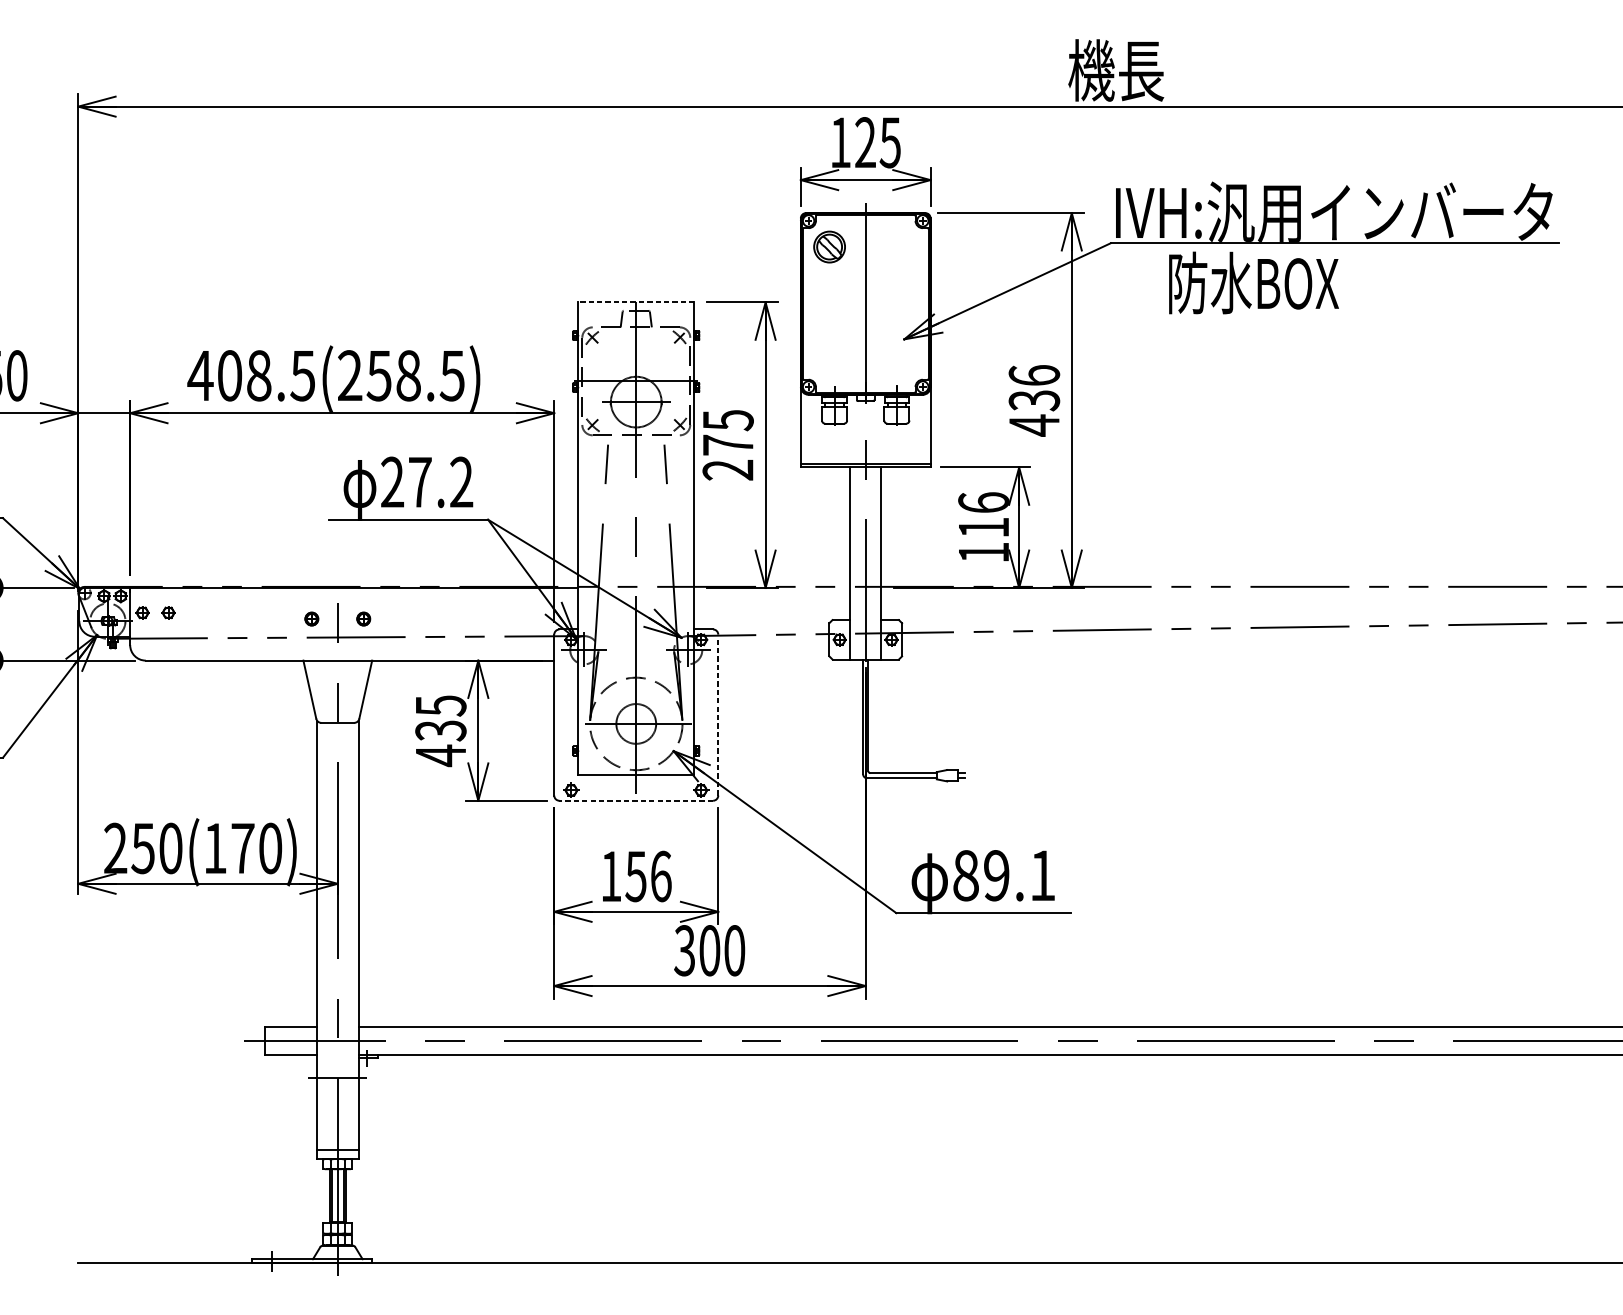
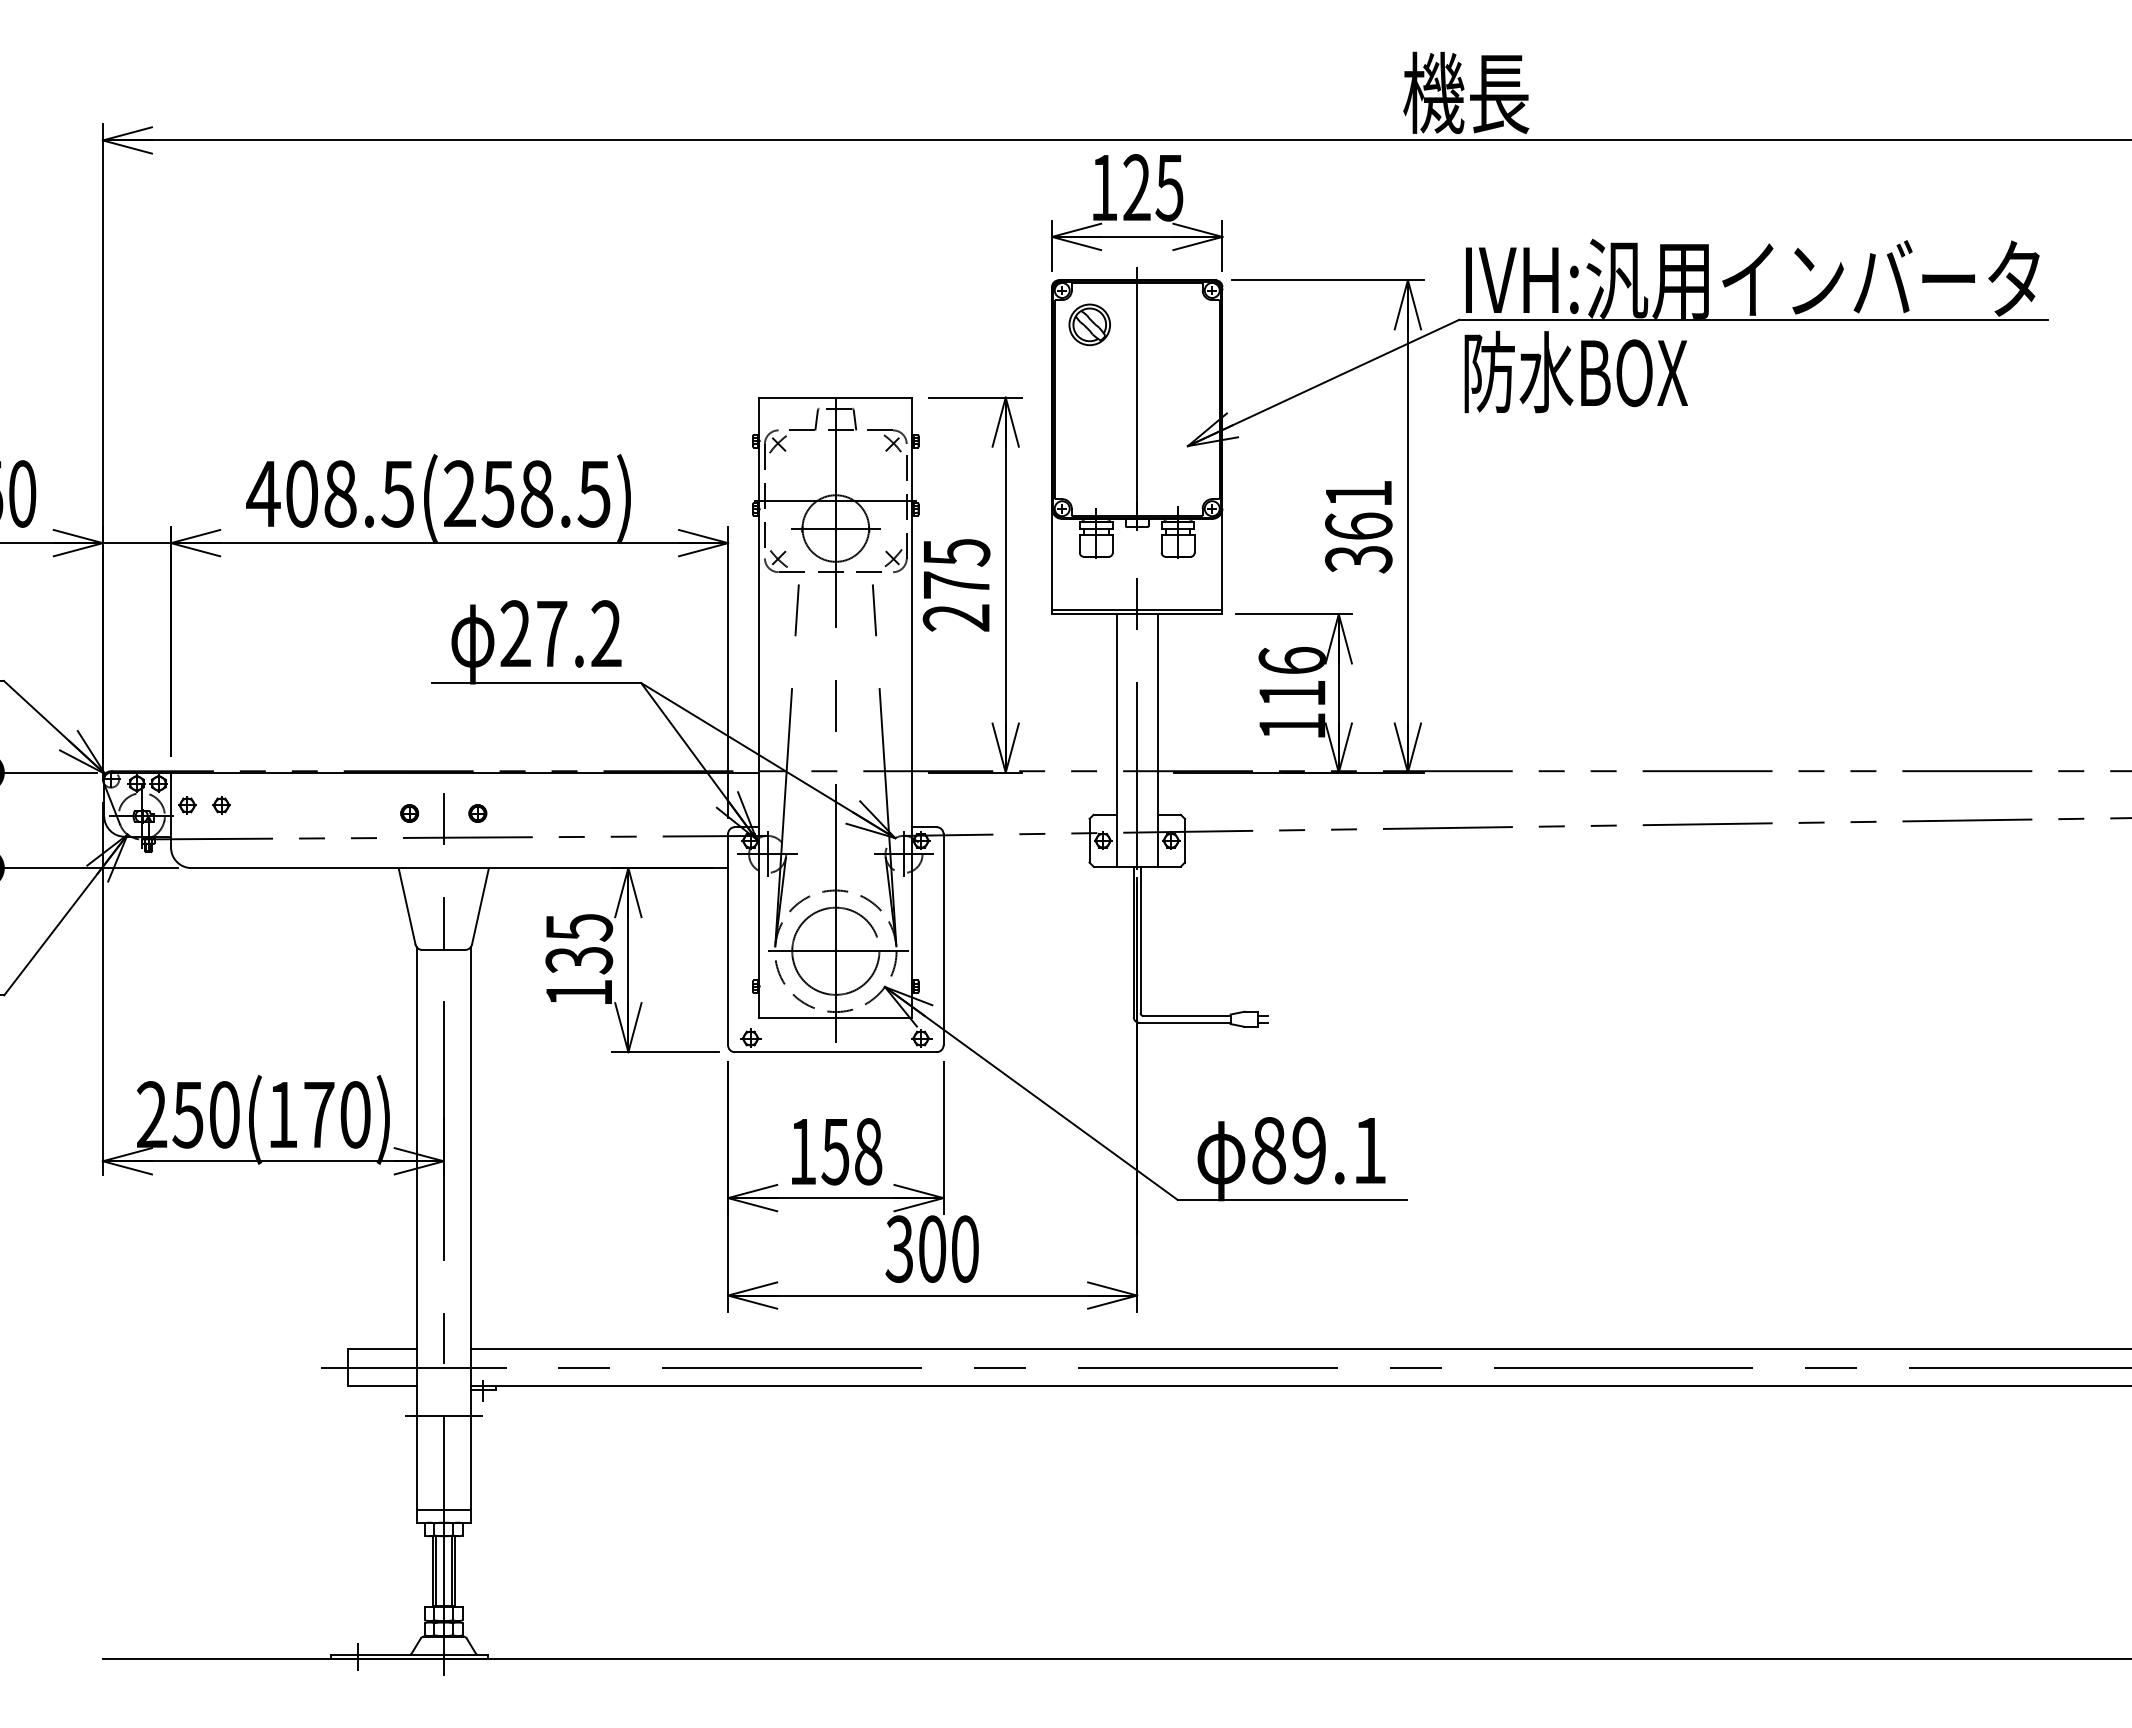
text: (1253, 283) -> (1575, 372), moved
line: (636, 302) -> (835, 397), dashed -> solid
text: (1034, 400) -> (1358, 526), 436 -> 361
line: (718, 714) -> (943, 939), dashed -> solid
circle: (636, 723) -> (835, 950), size x1.67
text: (440, 755) -> (578, 992), 435 -> 135
line: (636, 801) -> (835, 1052), dashed -> solid
text: (661, 876) -> (868, 1151), 156 -> 158

